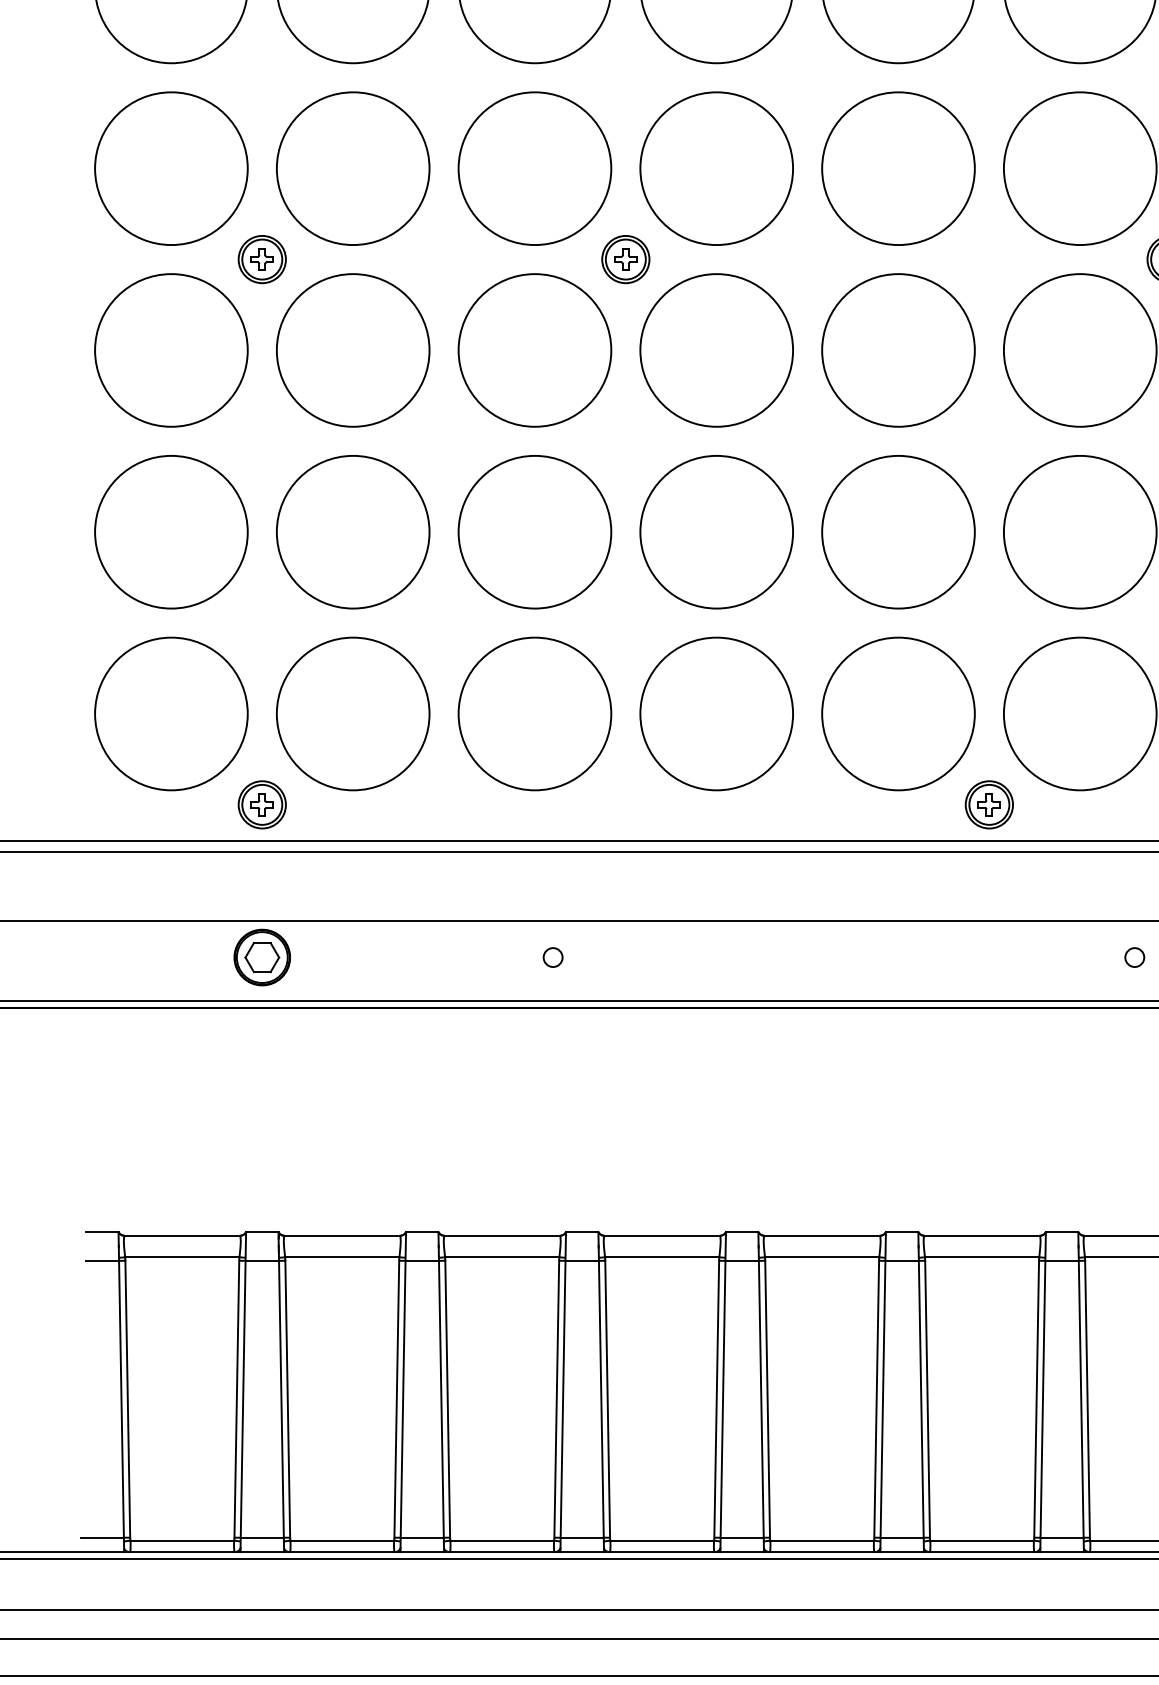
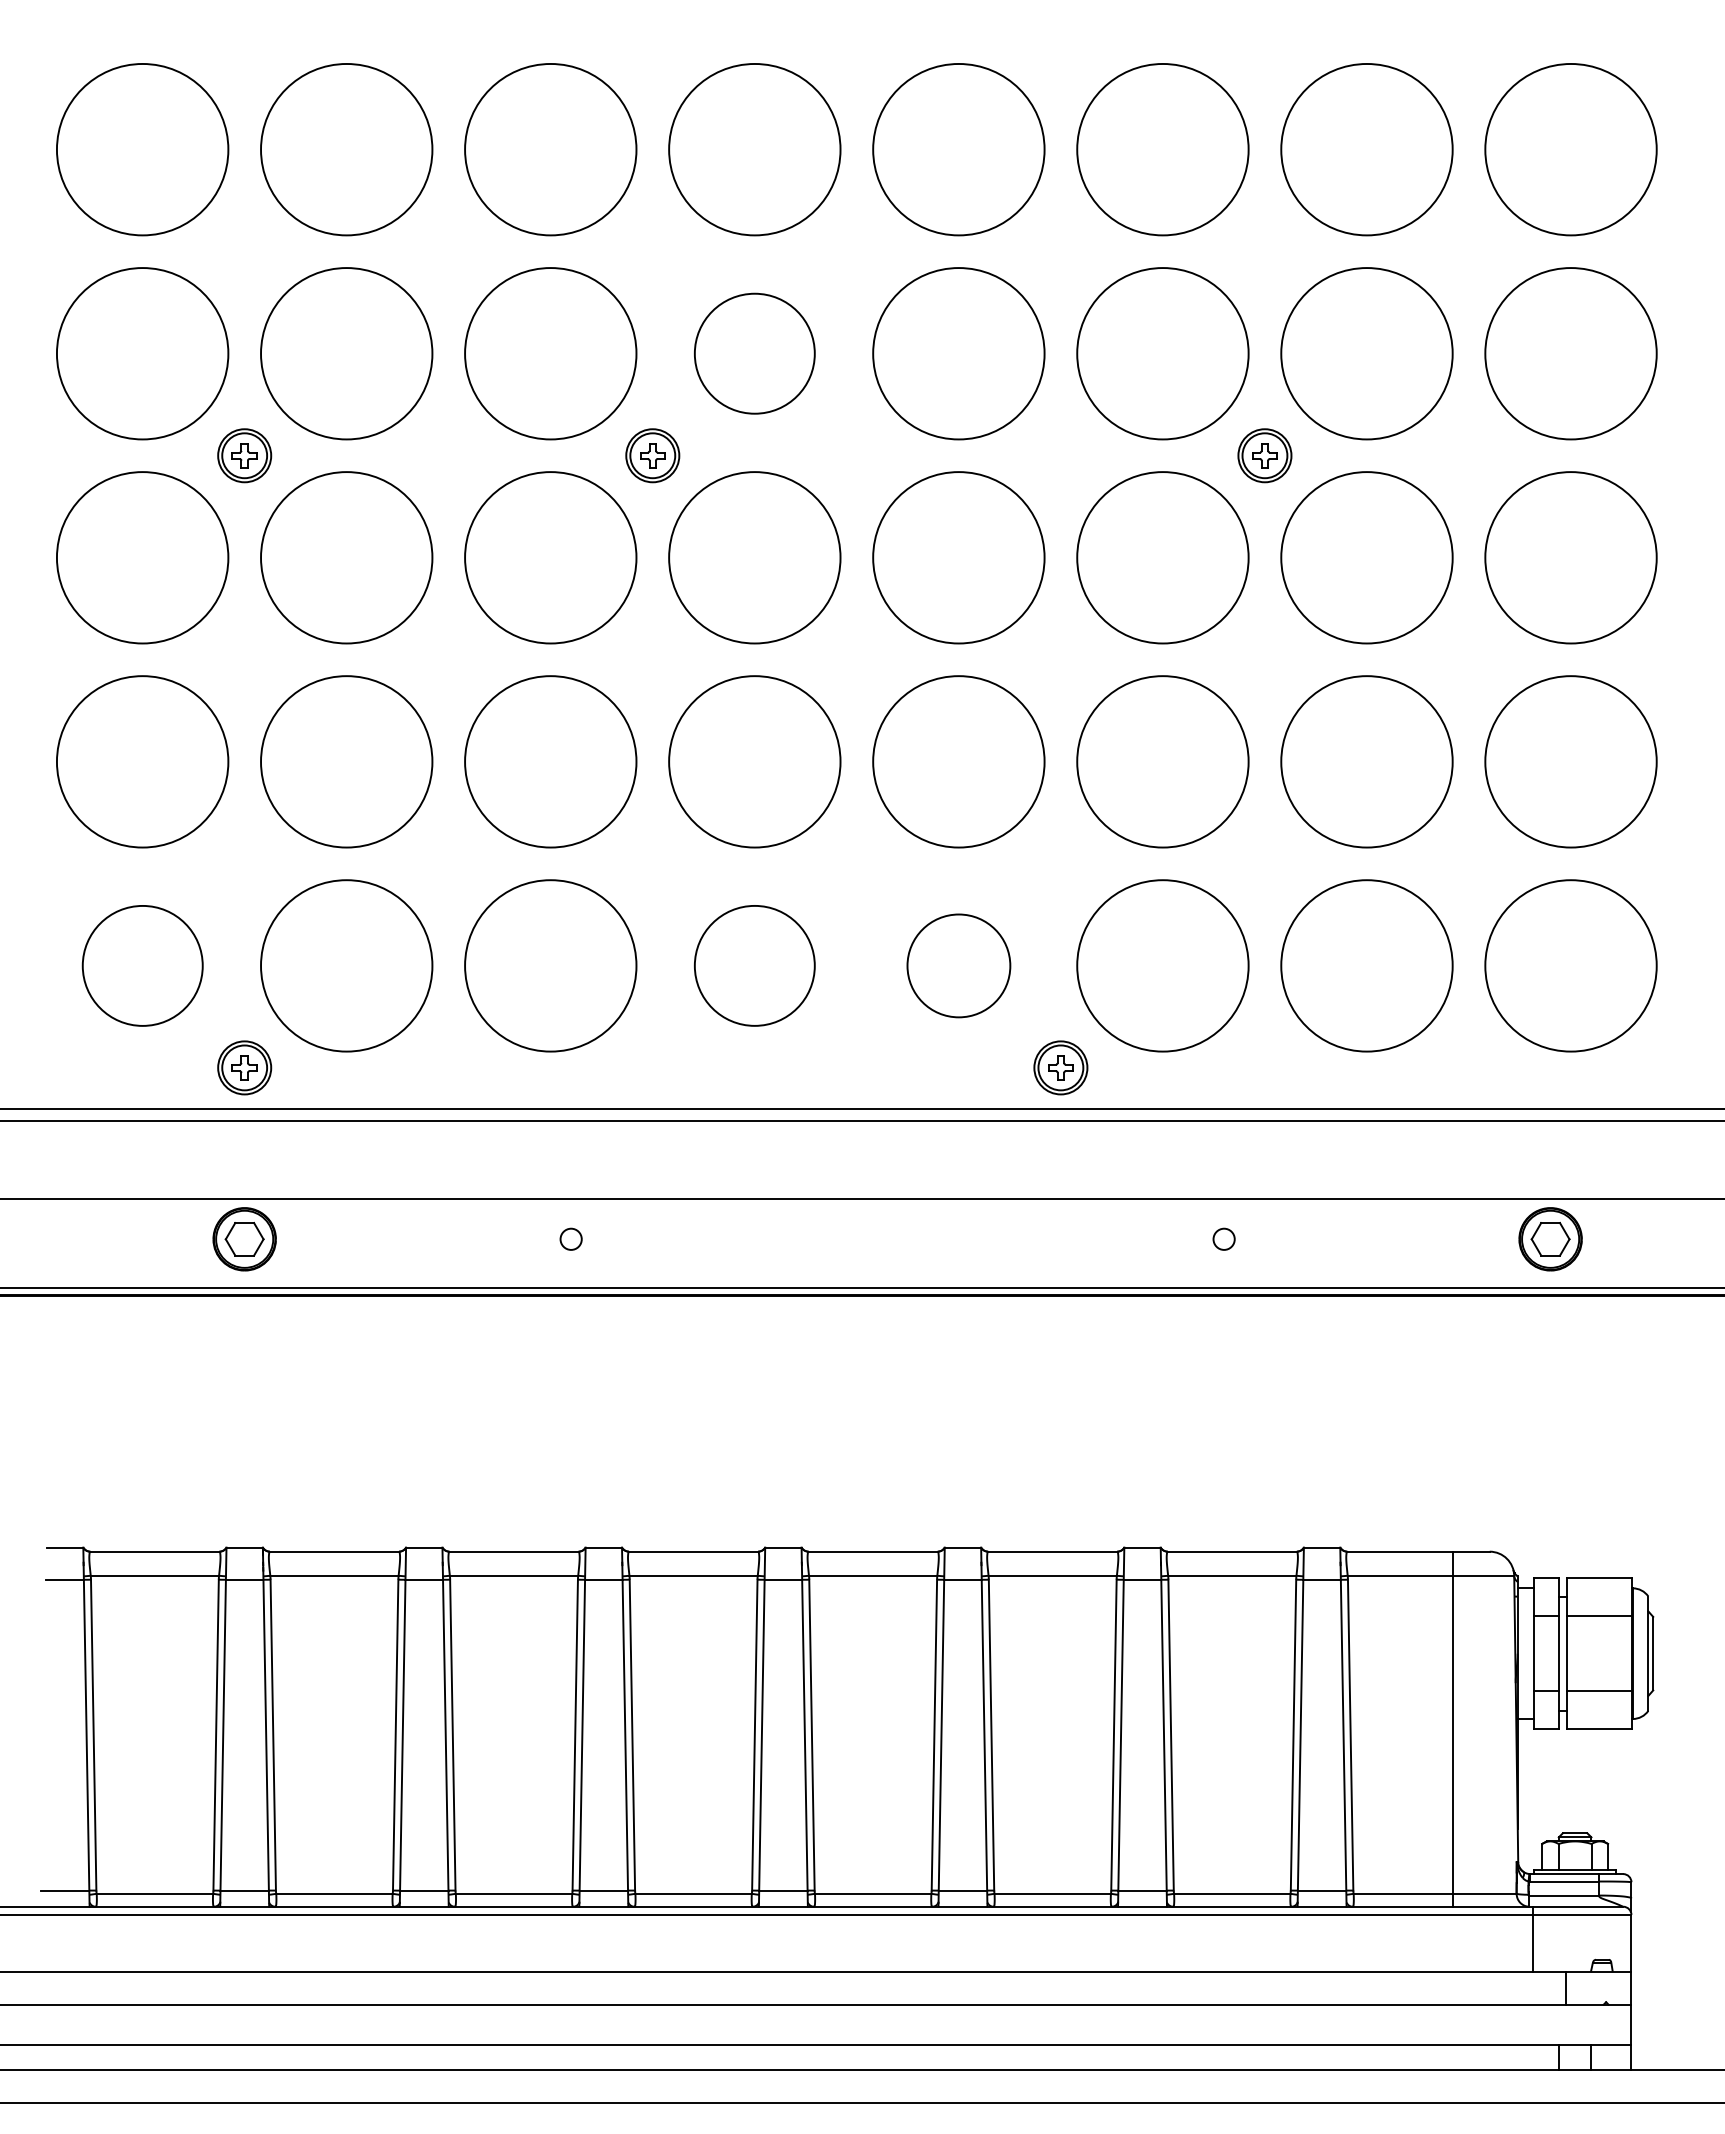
circle: (716, 168) -> (754, 353), size x0.7
circle: (171, 713) -> (142, 965), size x0.7
circle: (716, 713) -> (754, 965), size x0.7
circle: (898, 713) -> (958, 965), size x0.6

